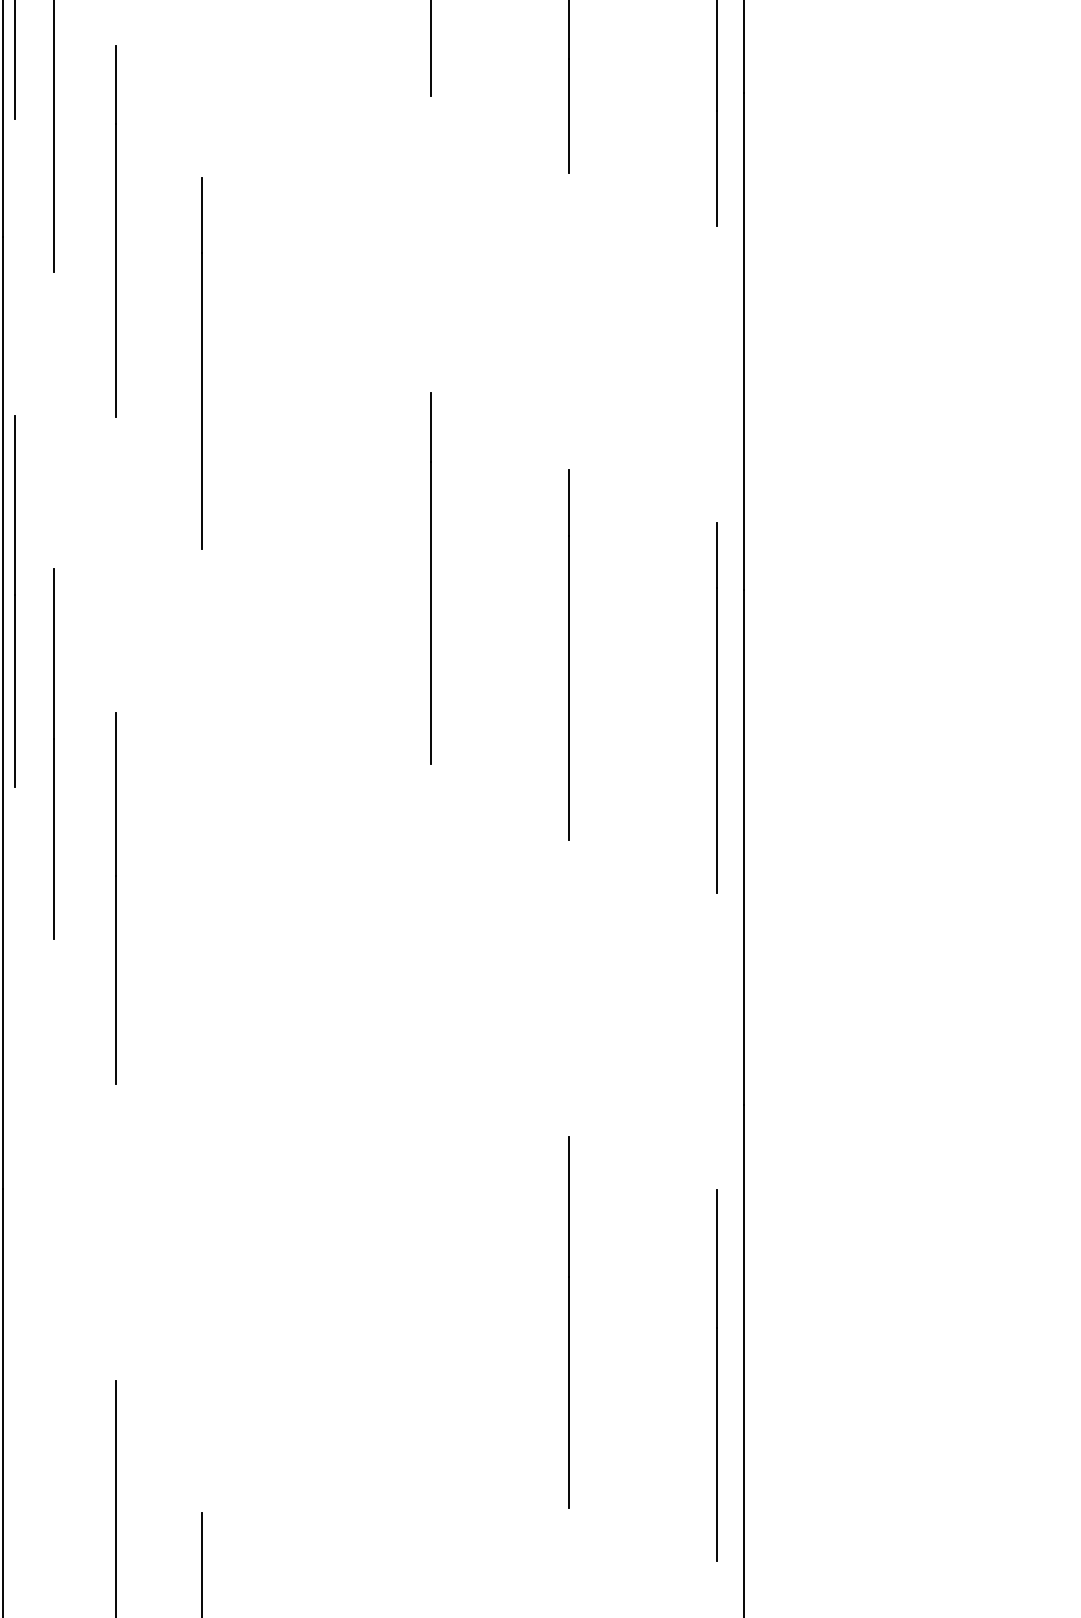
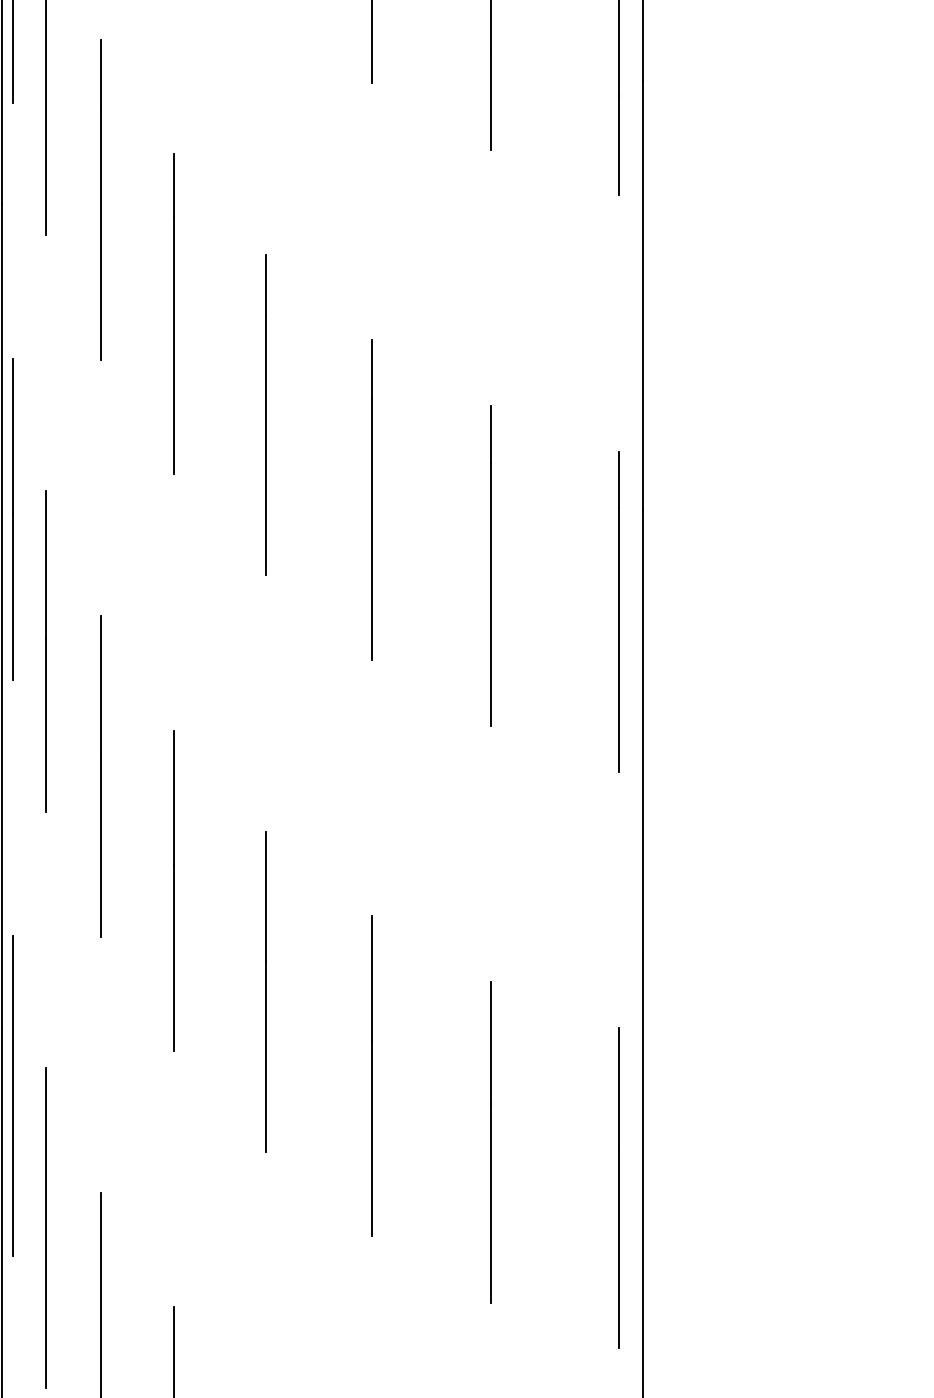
line: (307, 479) -> (265, 414), added
line: (200, 1030) -> (173, 890), added
line: (307, 1147) -> (265, 991), added
line: (429, 1244) -> (371, 1075), added
line: (15, 1267) -> (13, 1095), added
line: (53, 1420) -> (46, 1227), added

